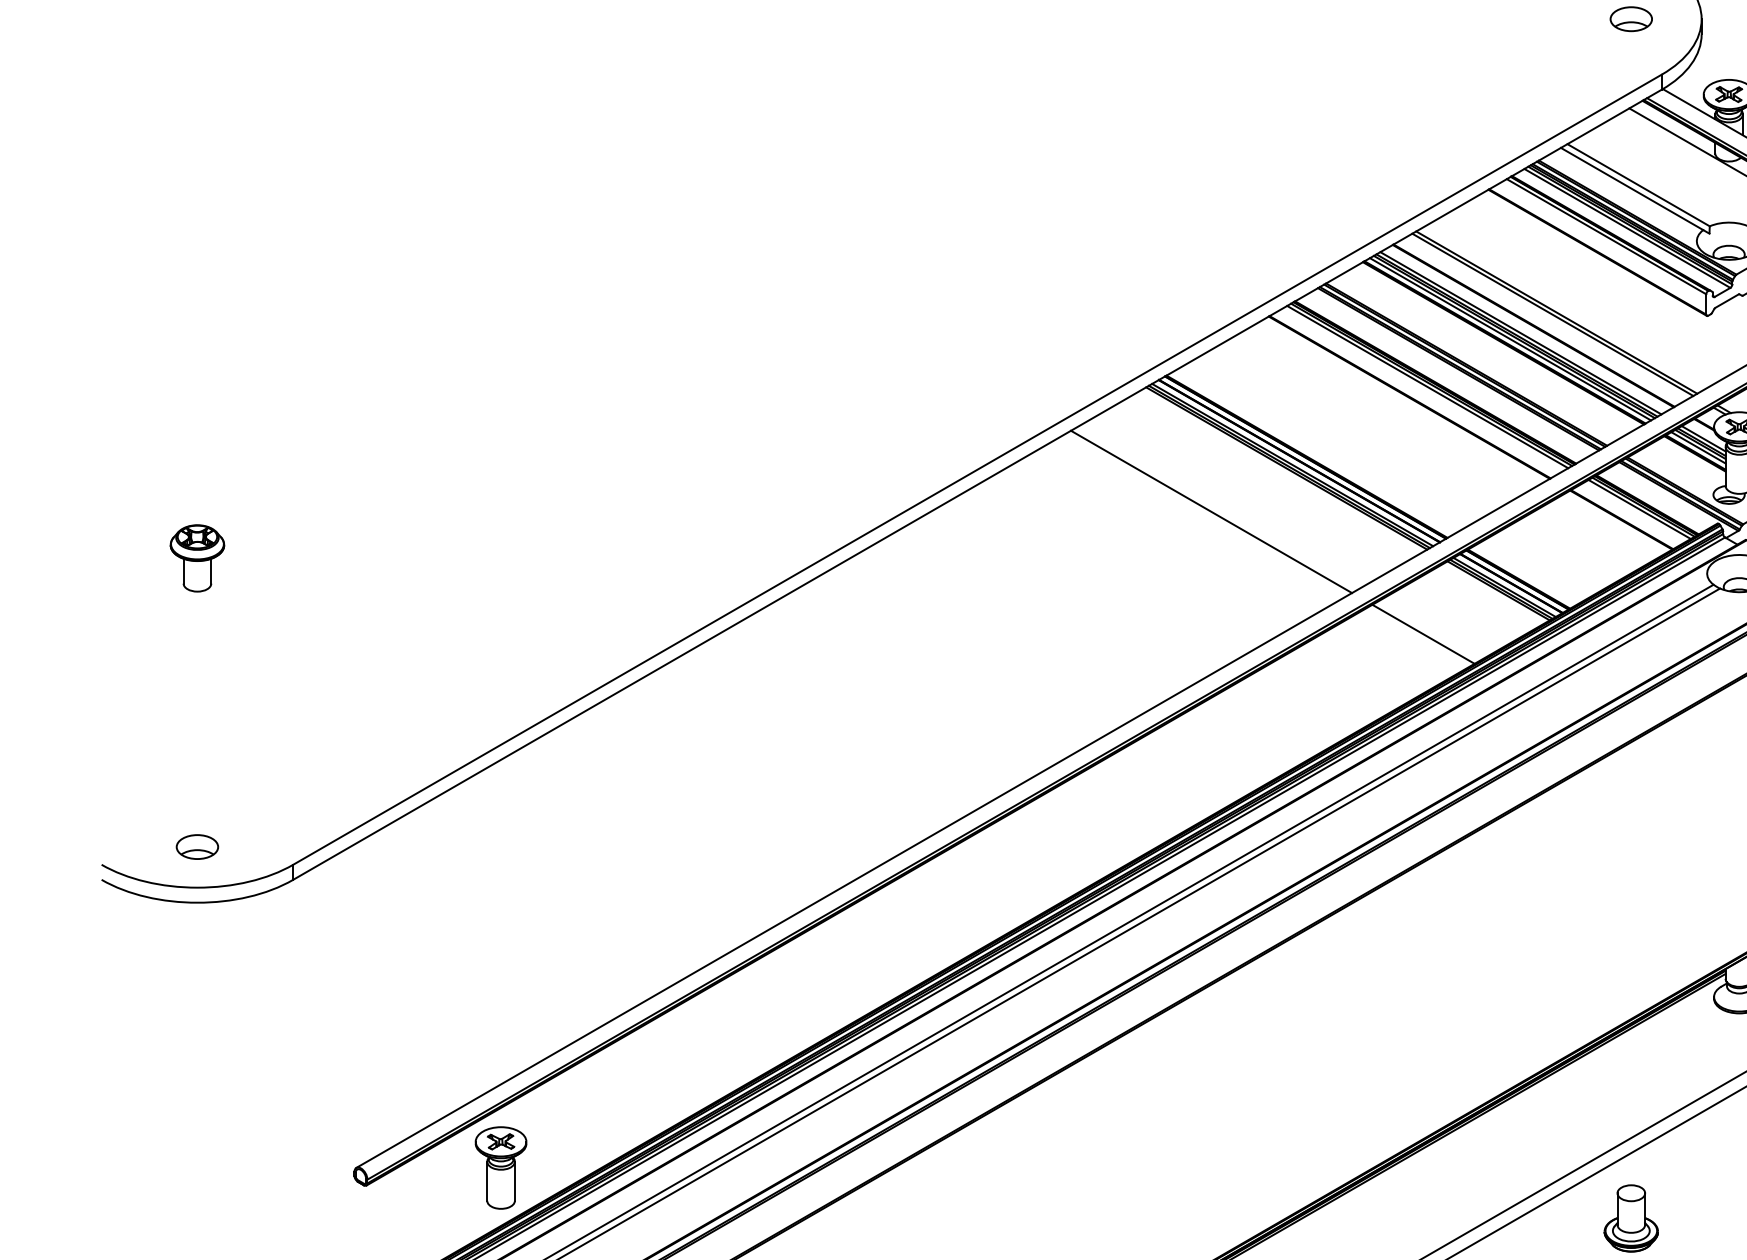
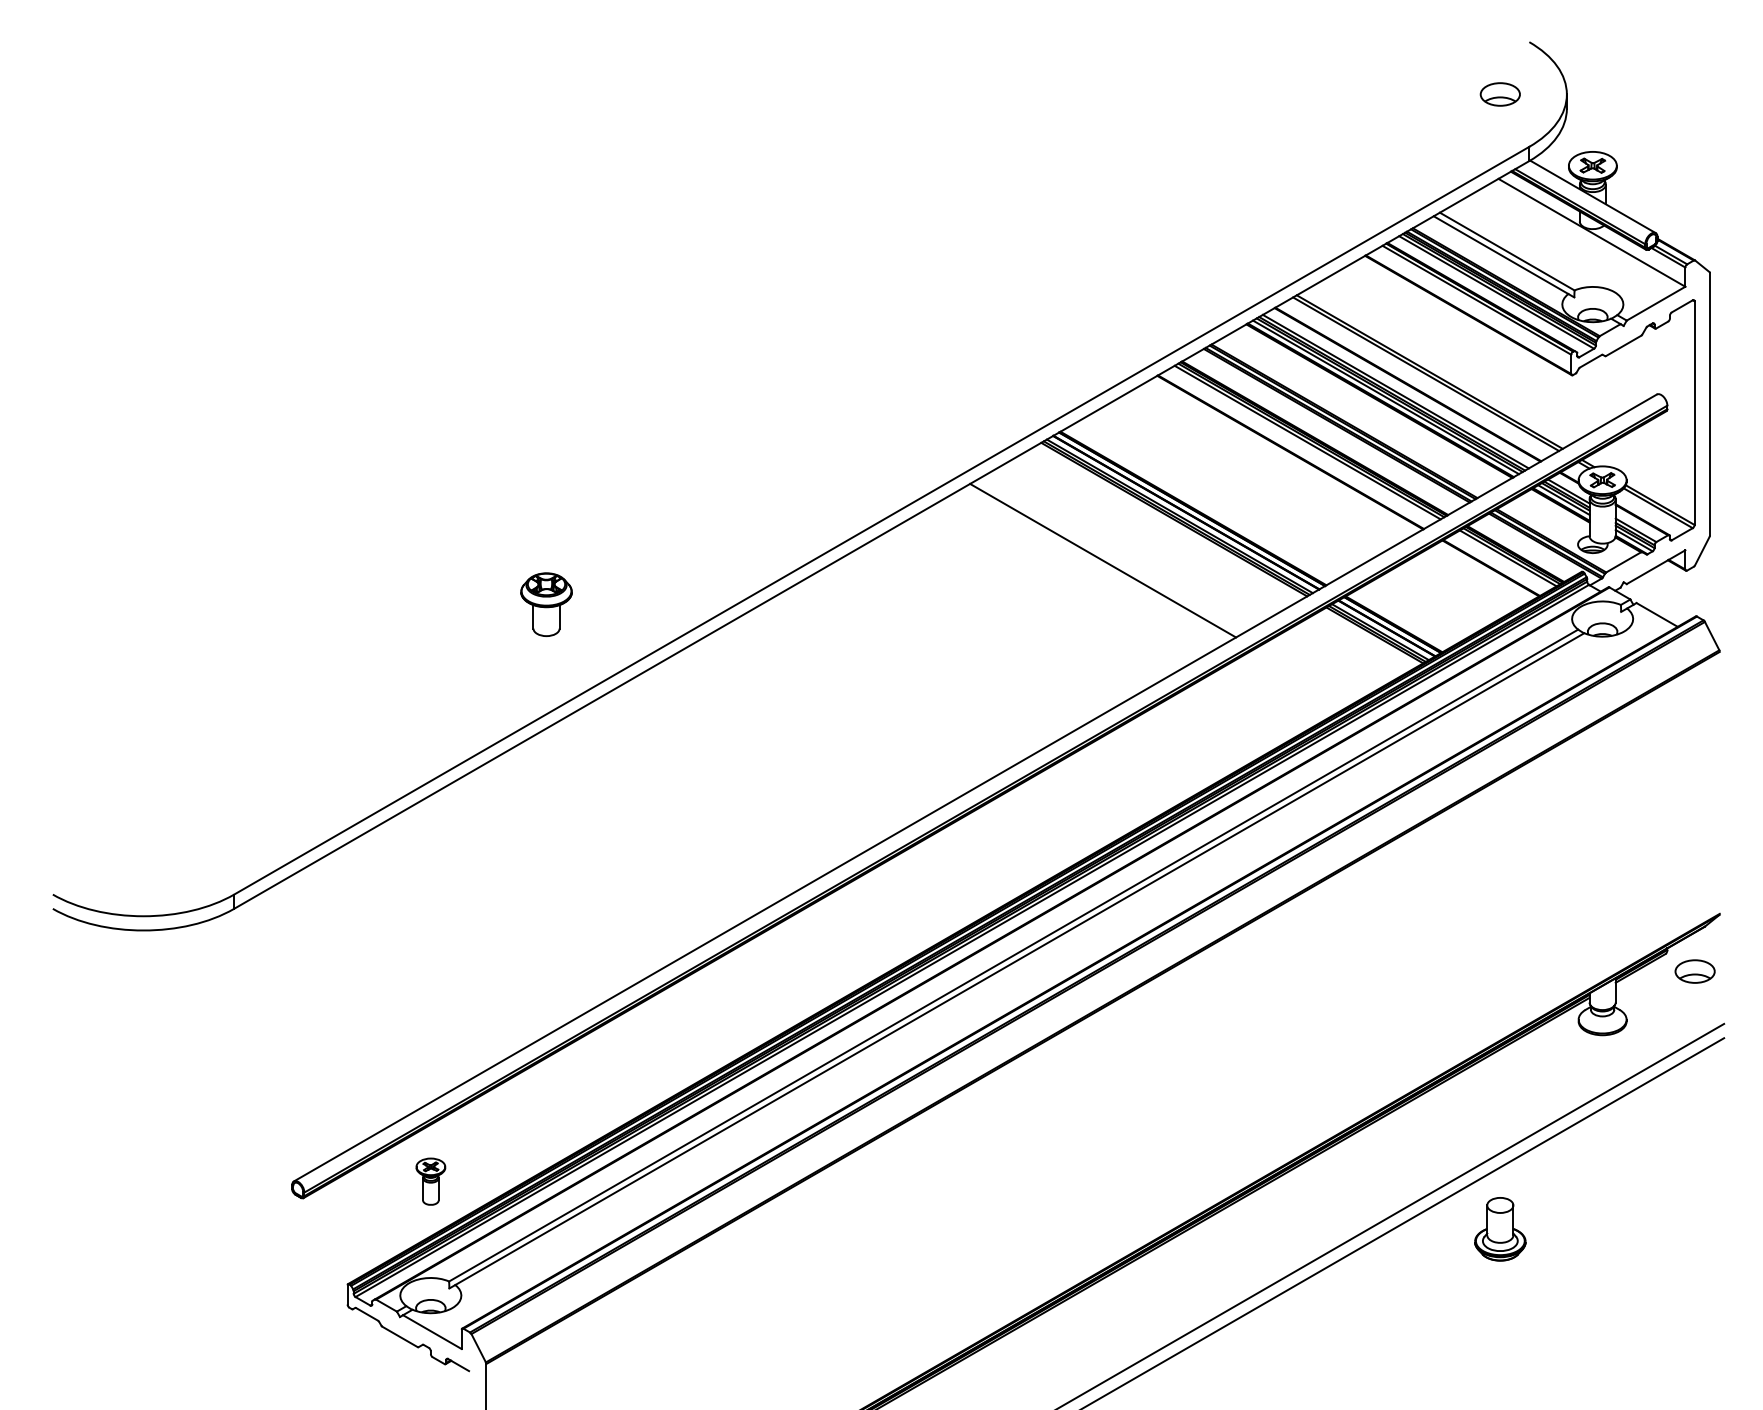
part: (197, 558) -> (546, 604), moved
line: (1423, 634) -> (1303, 676), removed
part: (197, 846) -> (143, 877), removed
part: (500, 1167) -> (430, 1181), size x0.6

